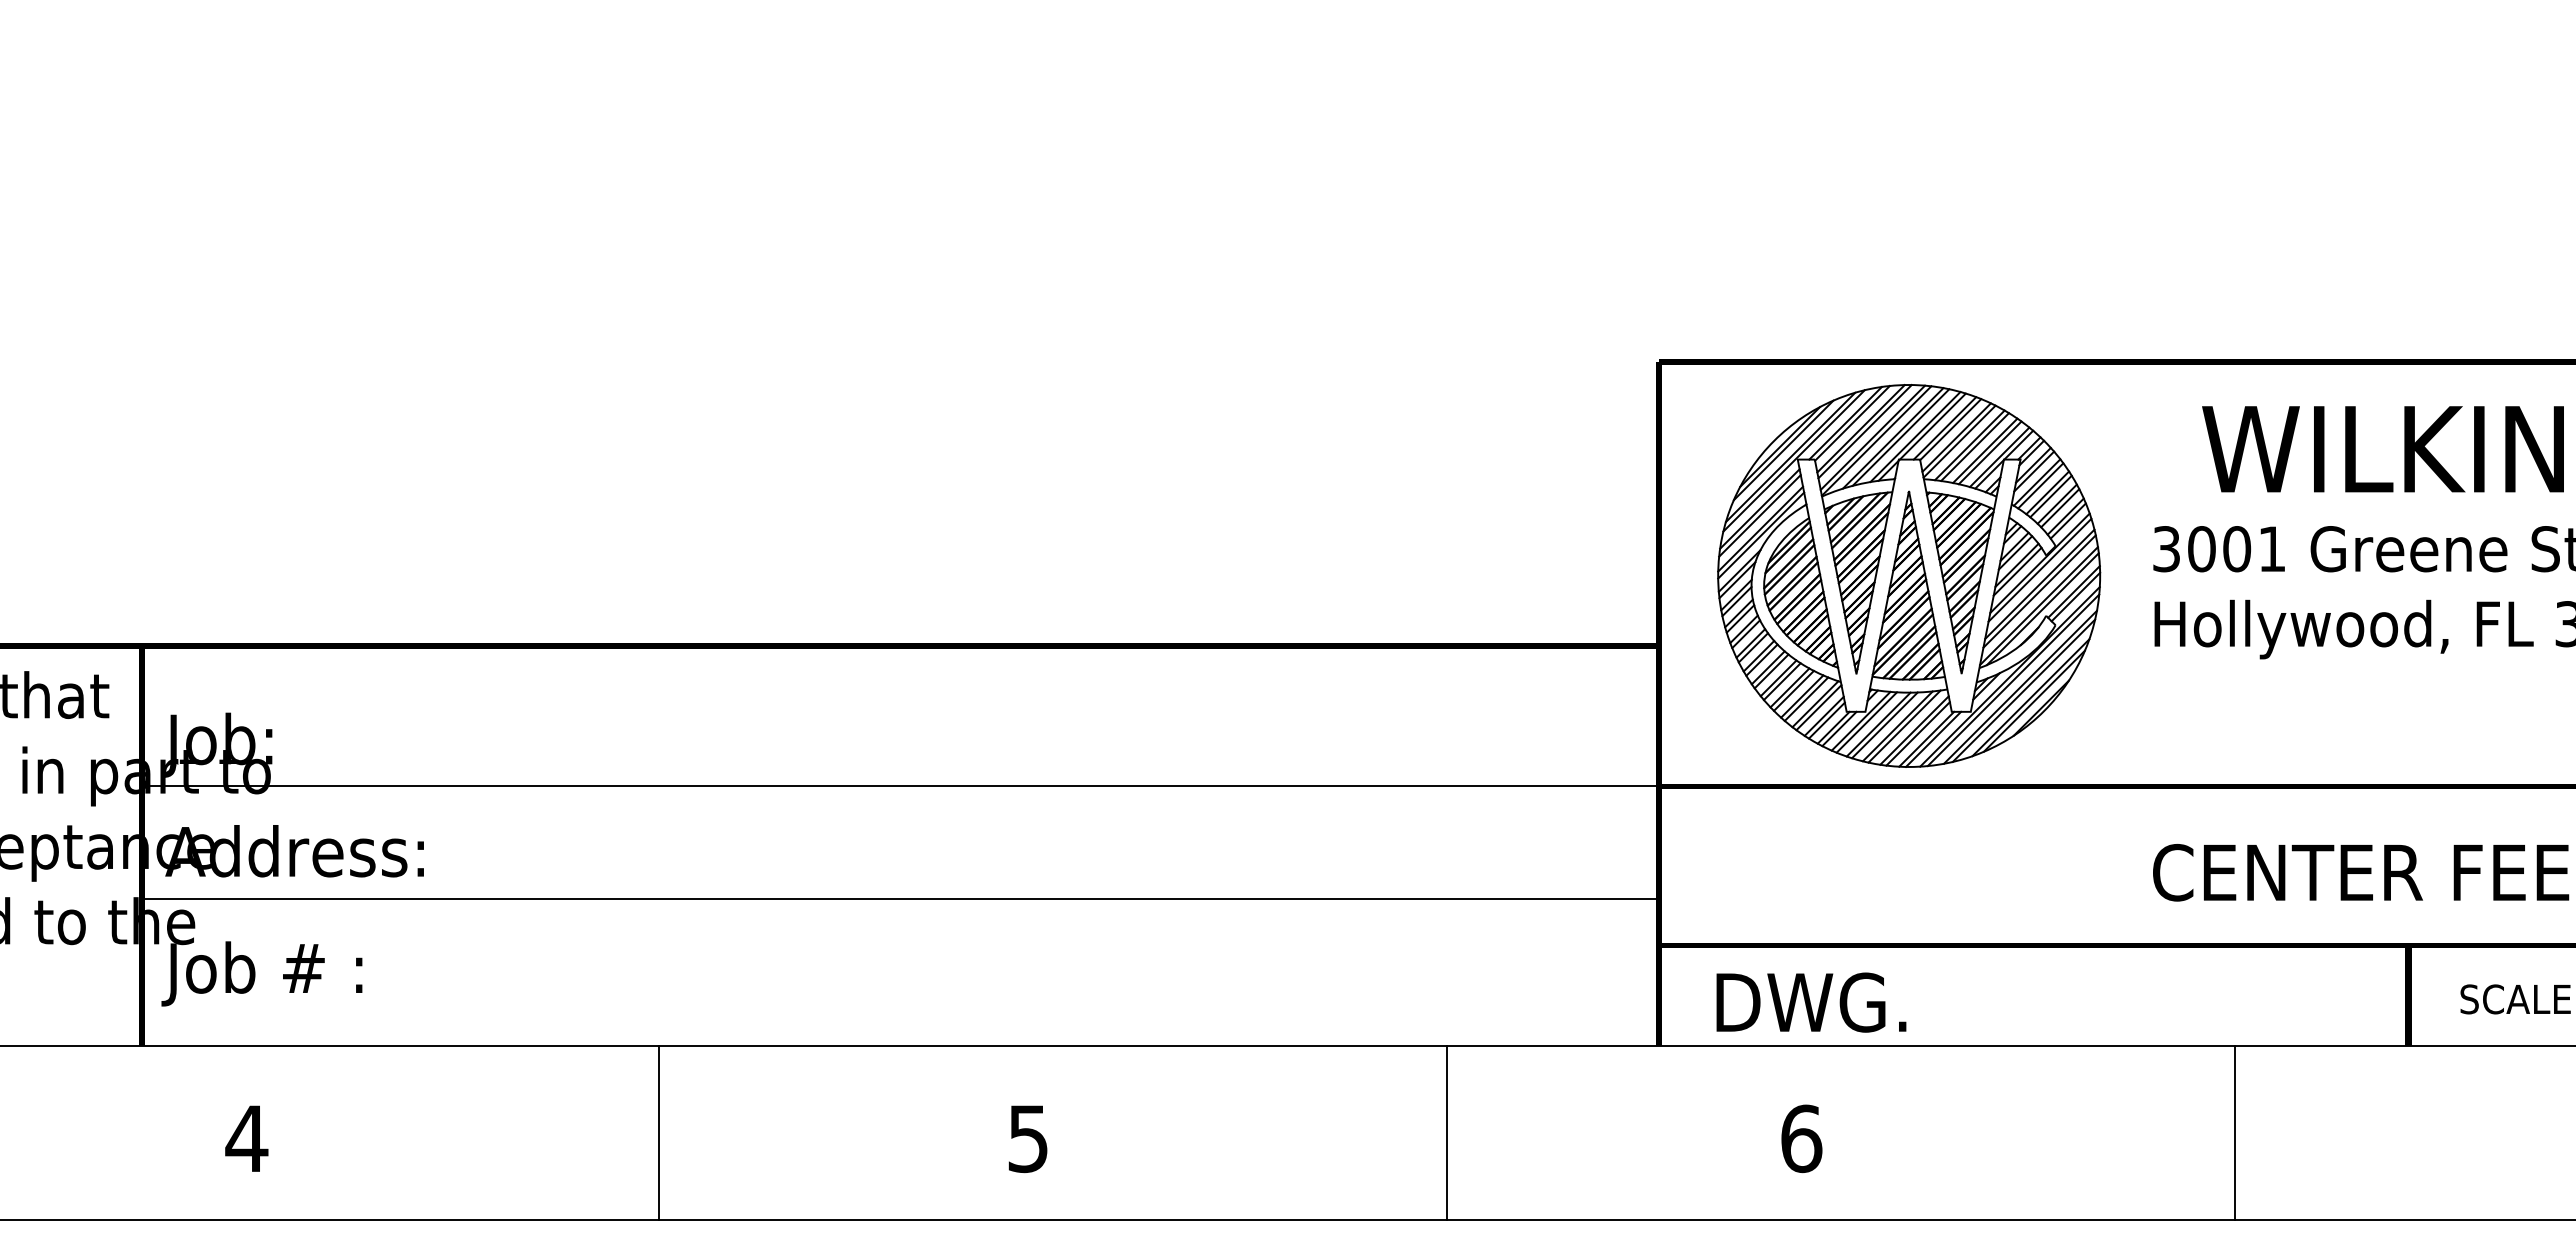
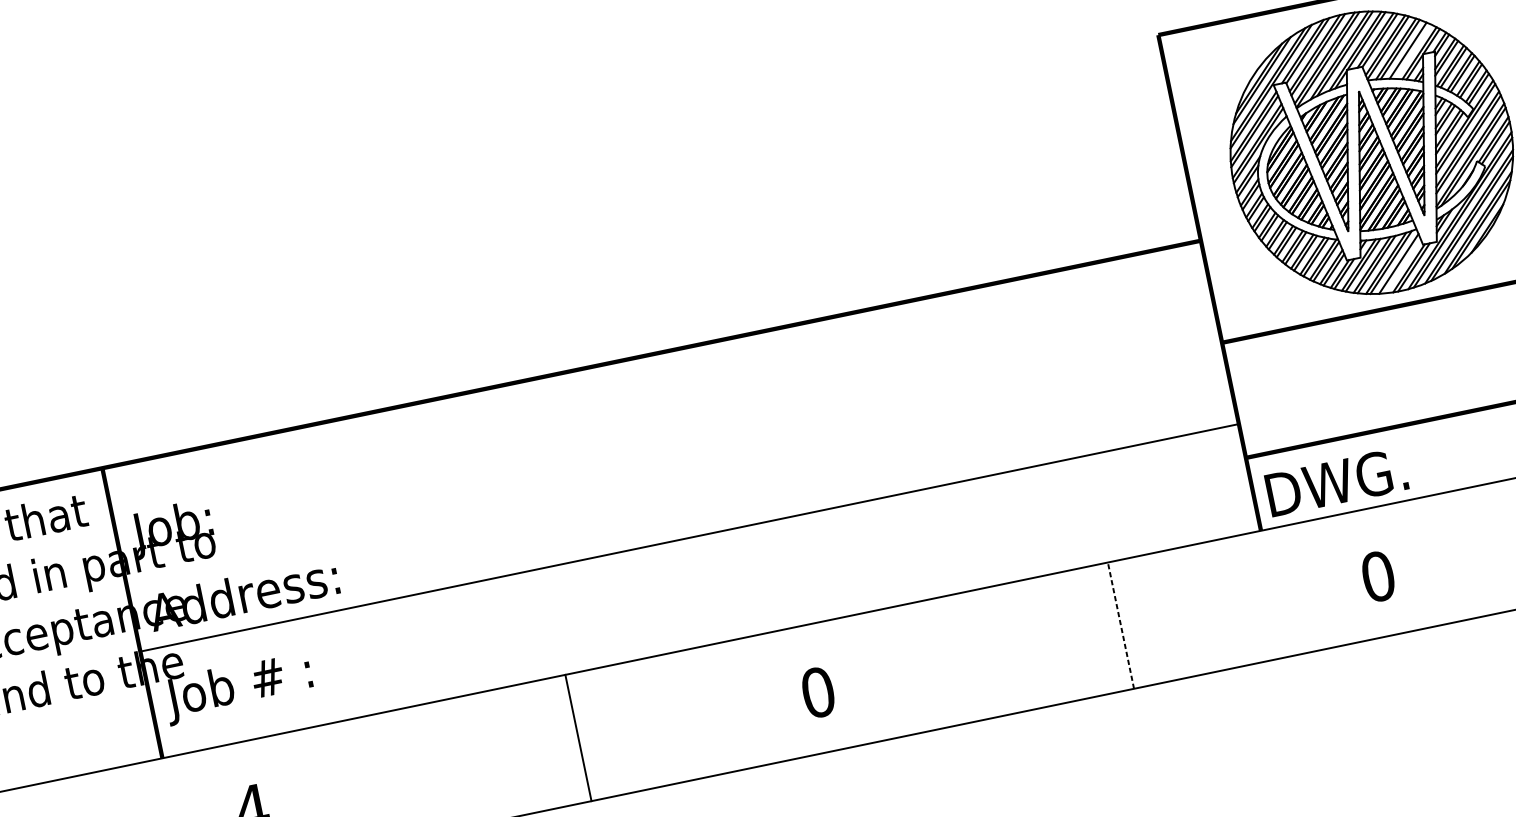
line: (1989, 452) -> (1411, 51), removed
line: (1917, 733) -> (1401, 265), removed
line: (900, 786) -> (672, 456), removed
text: (1811, 1002) -> (1336, 482), moved
line: (1447, 1132) -> (1120, 625), solid -> dashed
line: (659, 1133) -> (578, 738), moved
text: (1028, 1138) -> (818, 692), 5 -> 0
text: (1801, 1138) -> (1378, 576), 6 -> 0

